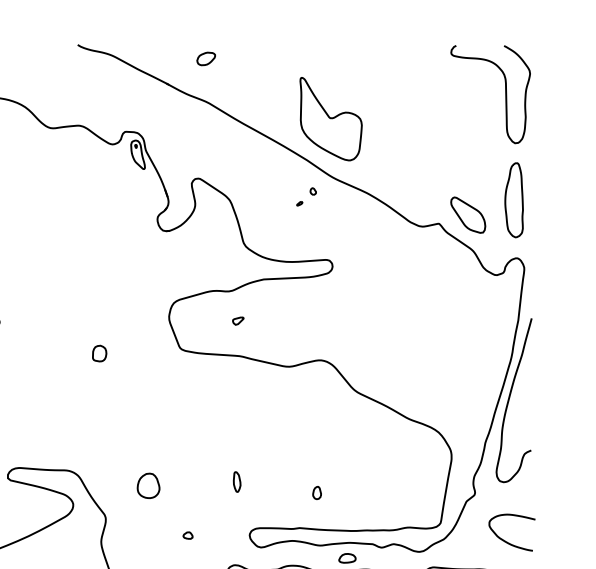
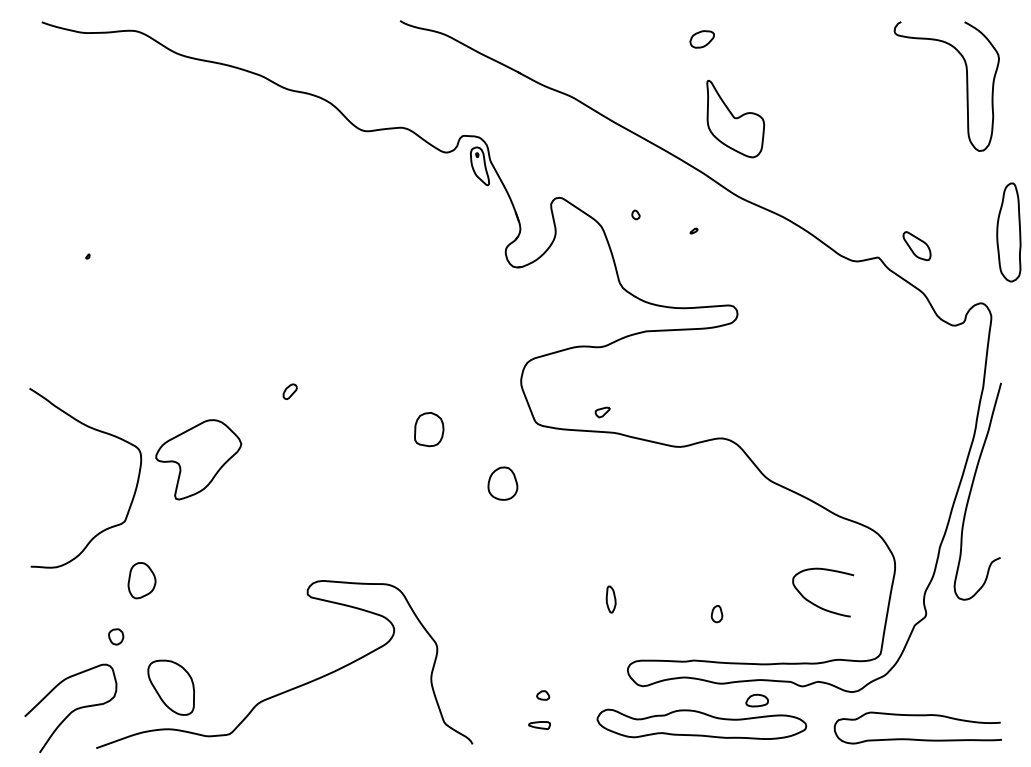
part: (205, 59) -> (701, 39), moved
part: (331, 118) -> (735, 118), size x0.7
part: (312, 191) -> (635, 214), moved
part: (513, 200) -> (1008, 232), moved
part: (467, 214) -> (916, 245), size x0.6
part: (238, 321) -> (602, 412), moved
part: (99, 353) -> (428, 429), size x1.6
part: (148, 485) -> (502, 483), moved
part: (188, 535) -> (543, 695), moved
curve: (507, 541) -> (816, 604), moved

